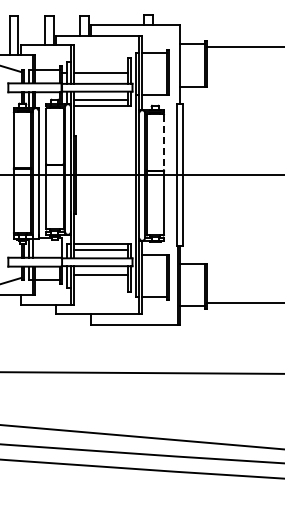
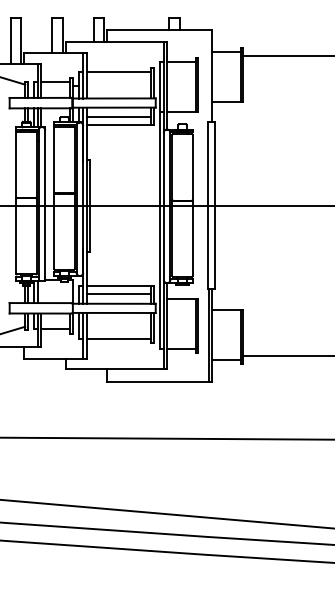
line: (101, 72) -> (119, 72), moved
line: (163, 142) -> (192, 167), dashed -> solid
line: (101, 275) -> (119, 339), moved

